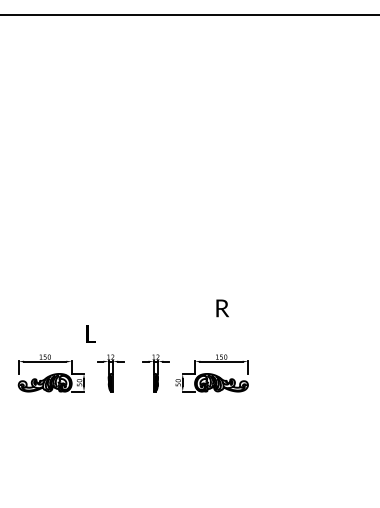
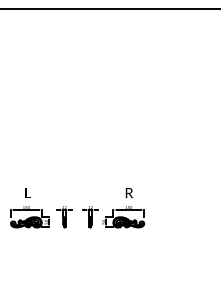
text: (220, 309) -> (128, 193), moved
text: (90, 333) -> (27, 192), moved

